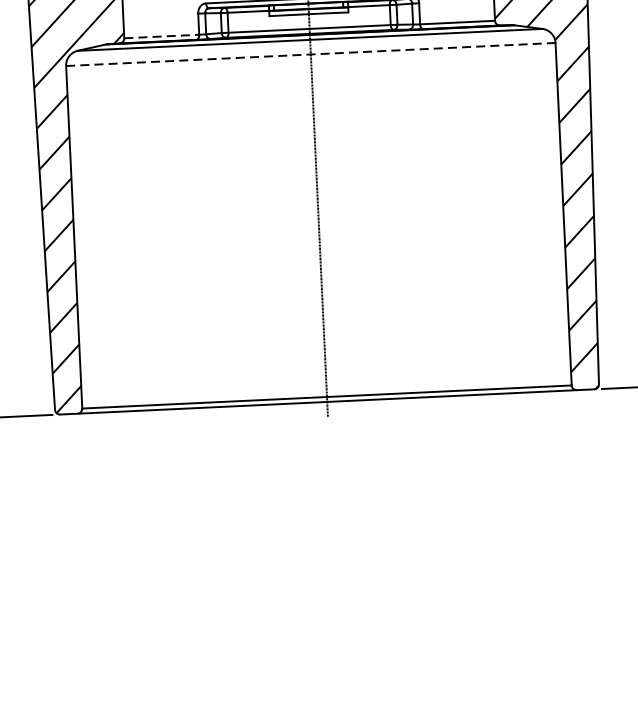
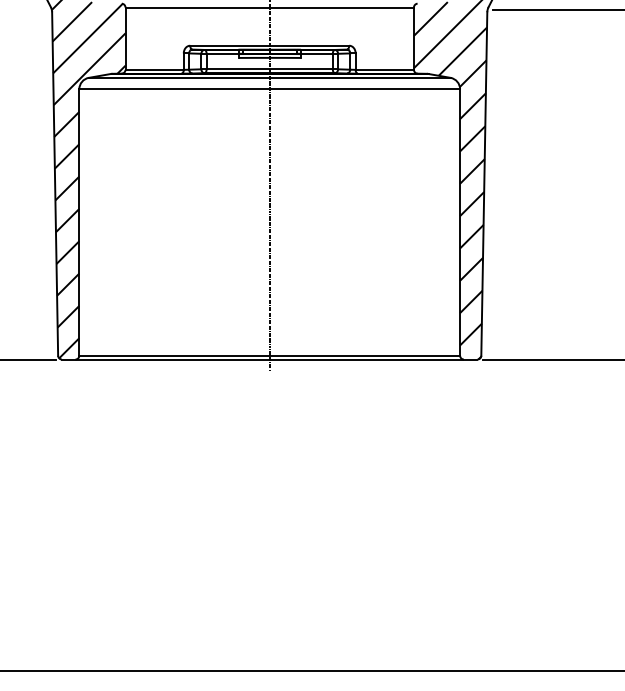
line: (162, 36) -> (155, 69), dashed -> solid
line: (311, 54) -> (270, 89), dashed -> solid

